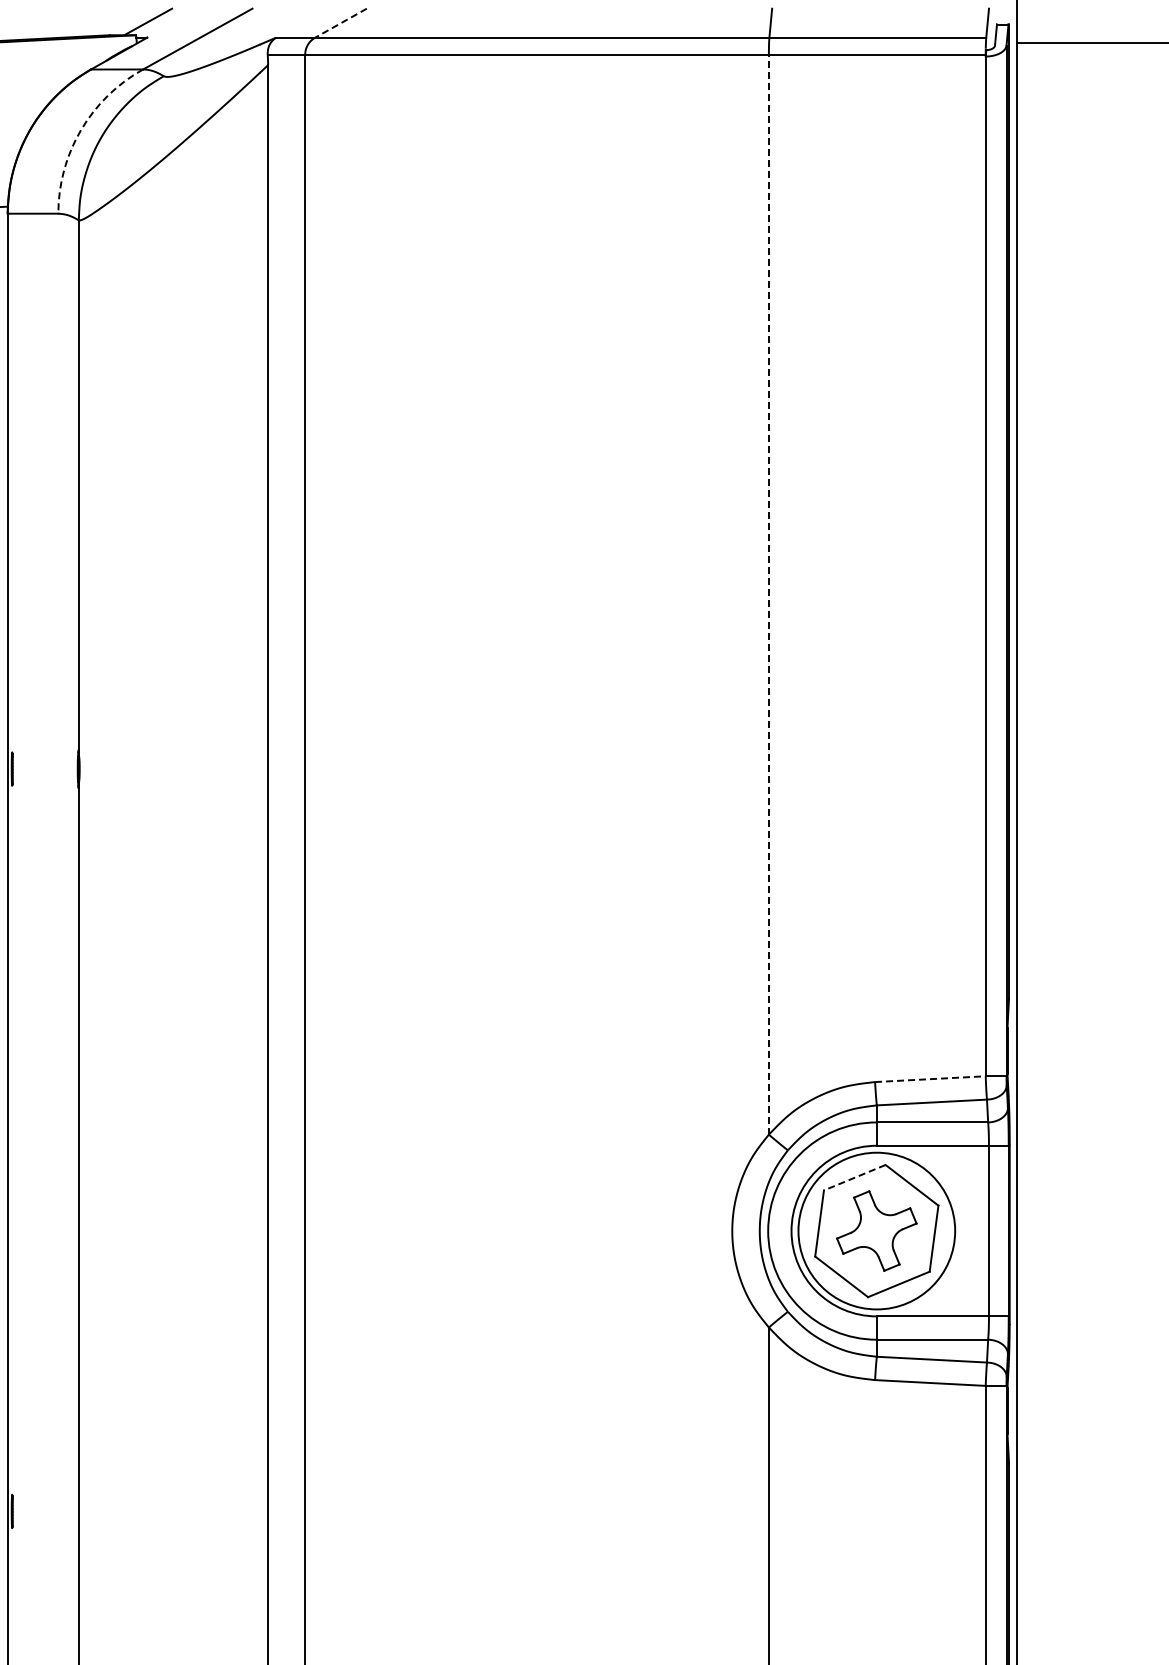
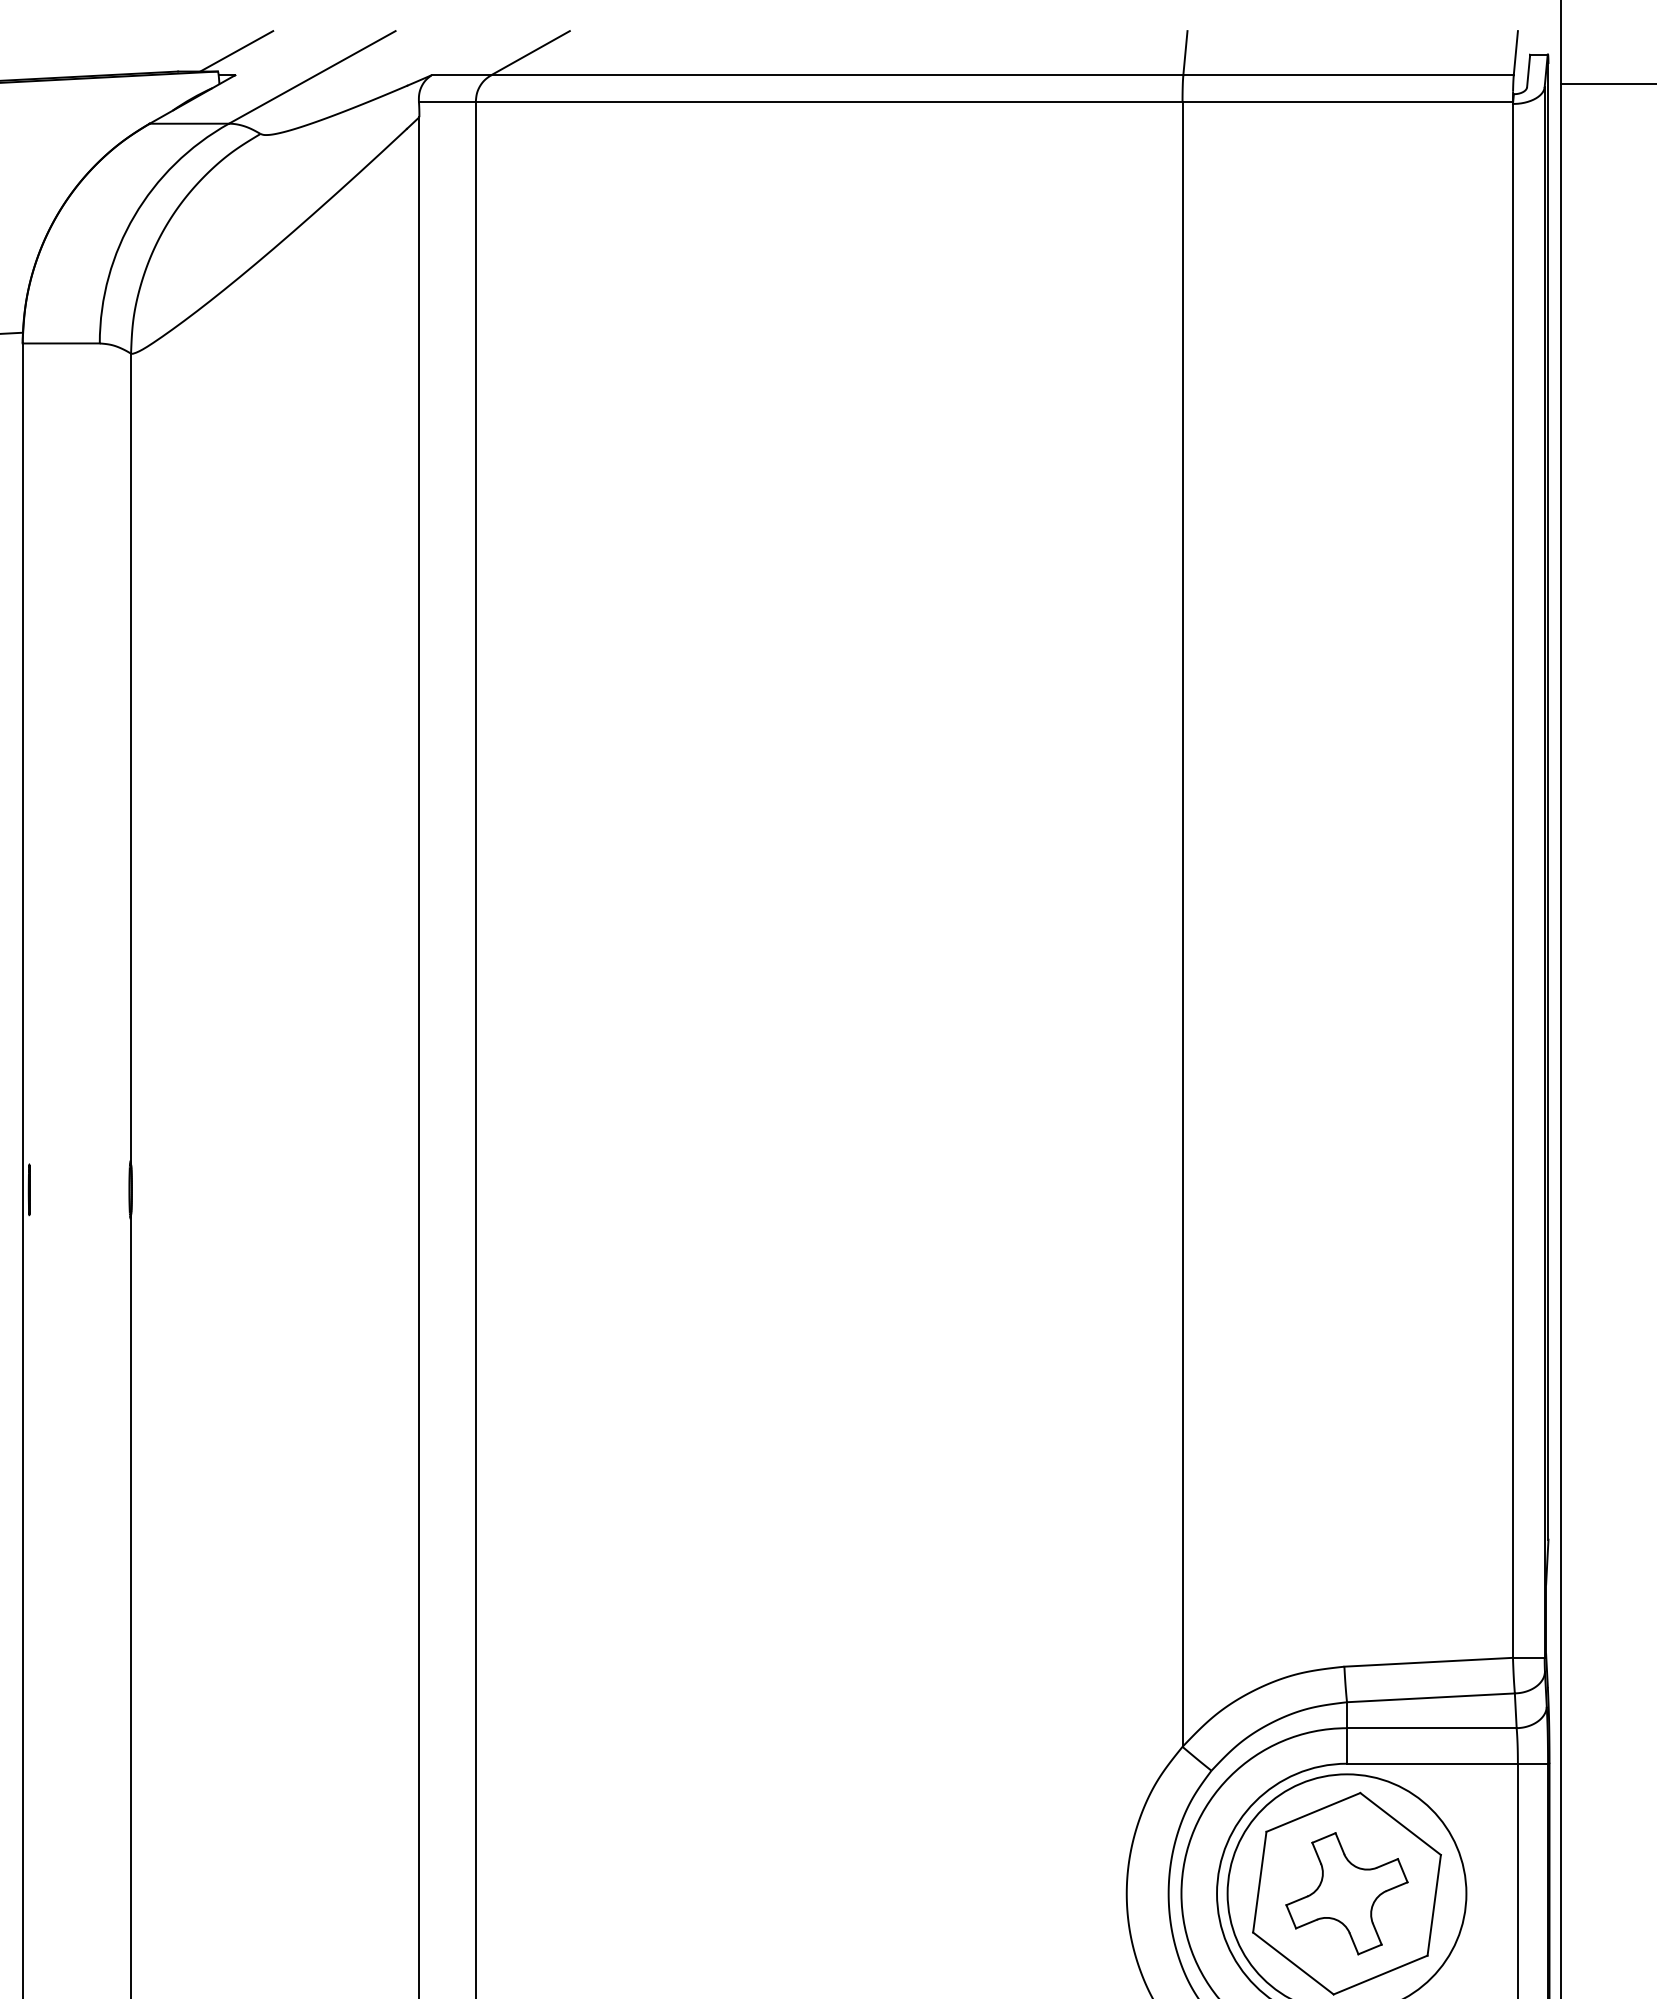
line: (341, 23) -> (531, 53), dashed -> solid
arc: (81, 130) -> (135, 216), dashed -> solid
line: (768, 594) -> (1181, 923), dashed -> solid
line: (930, 1079) -> (1428, 1662), dashed -> solid
line: (854, 1177) -> (1312, 1812), dashed -> solid

